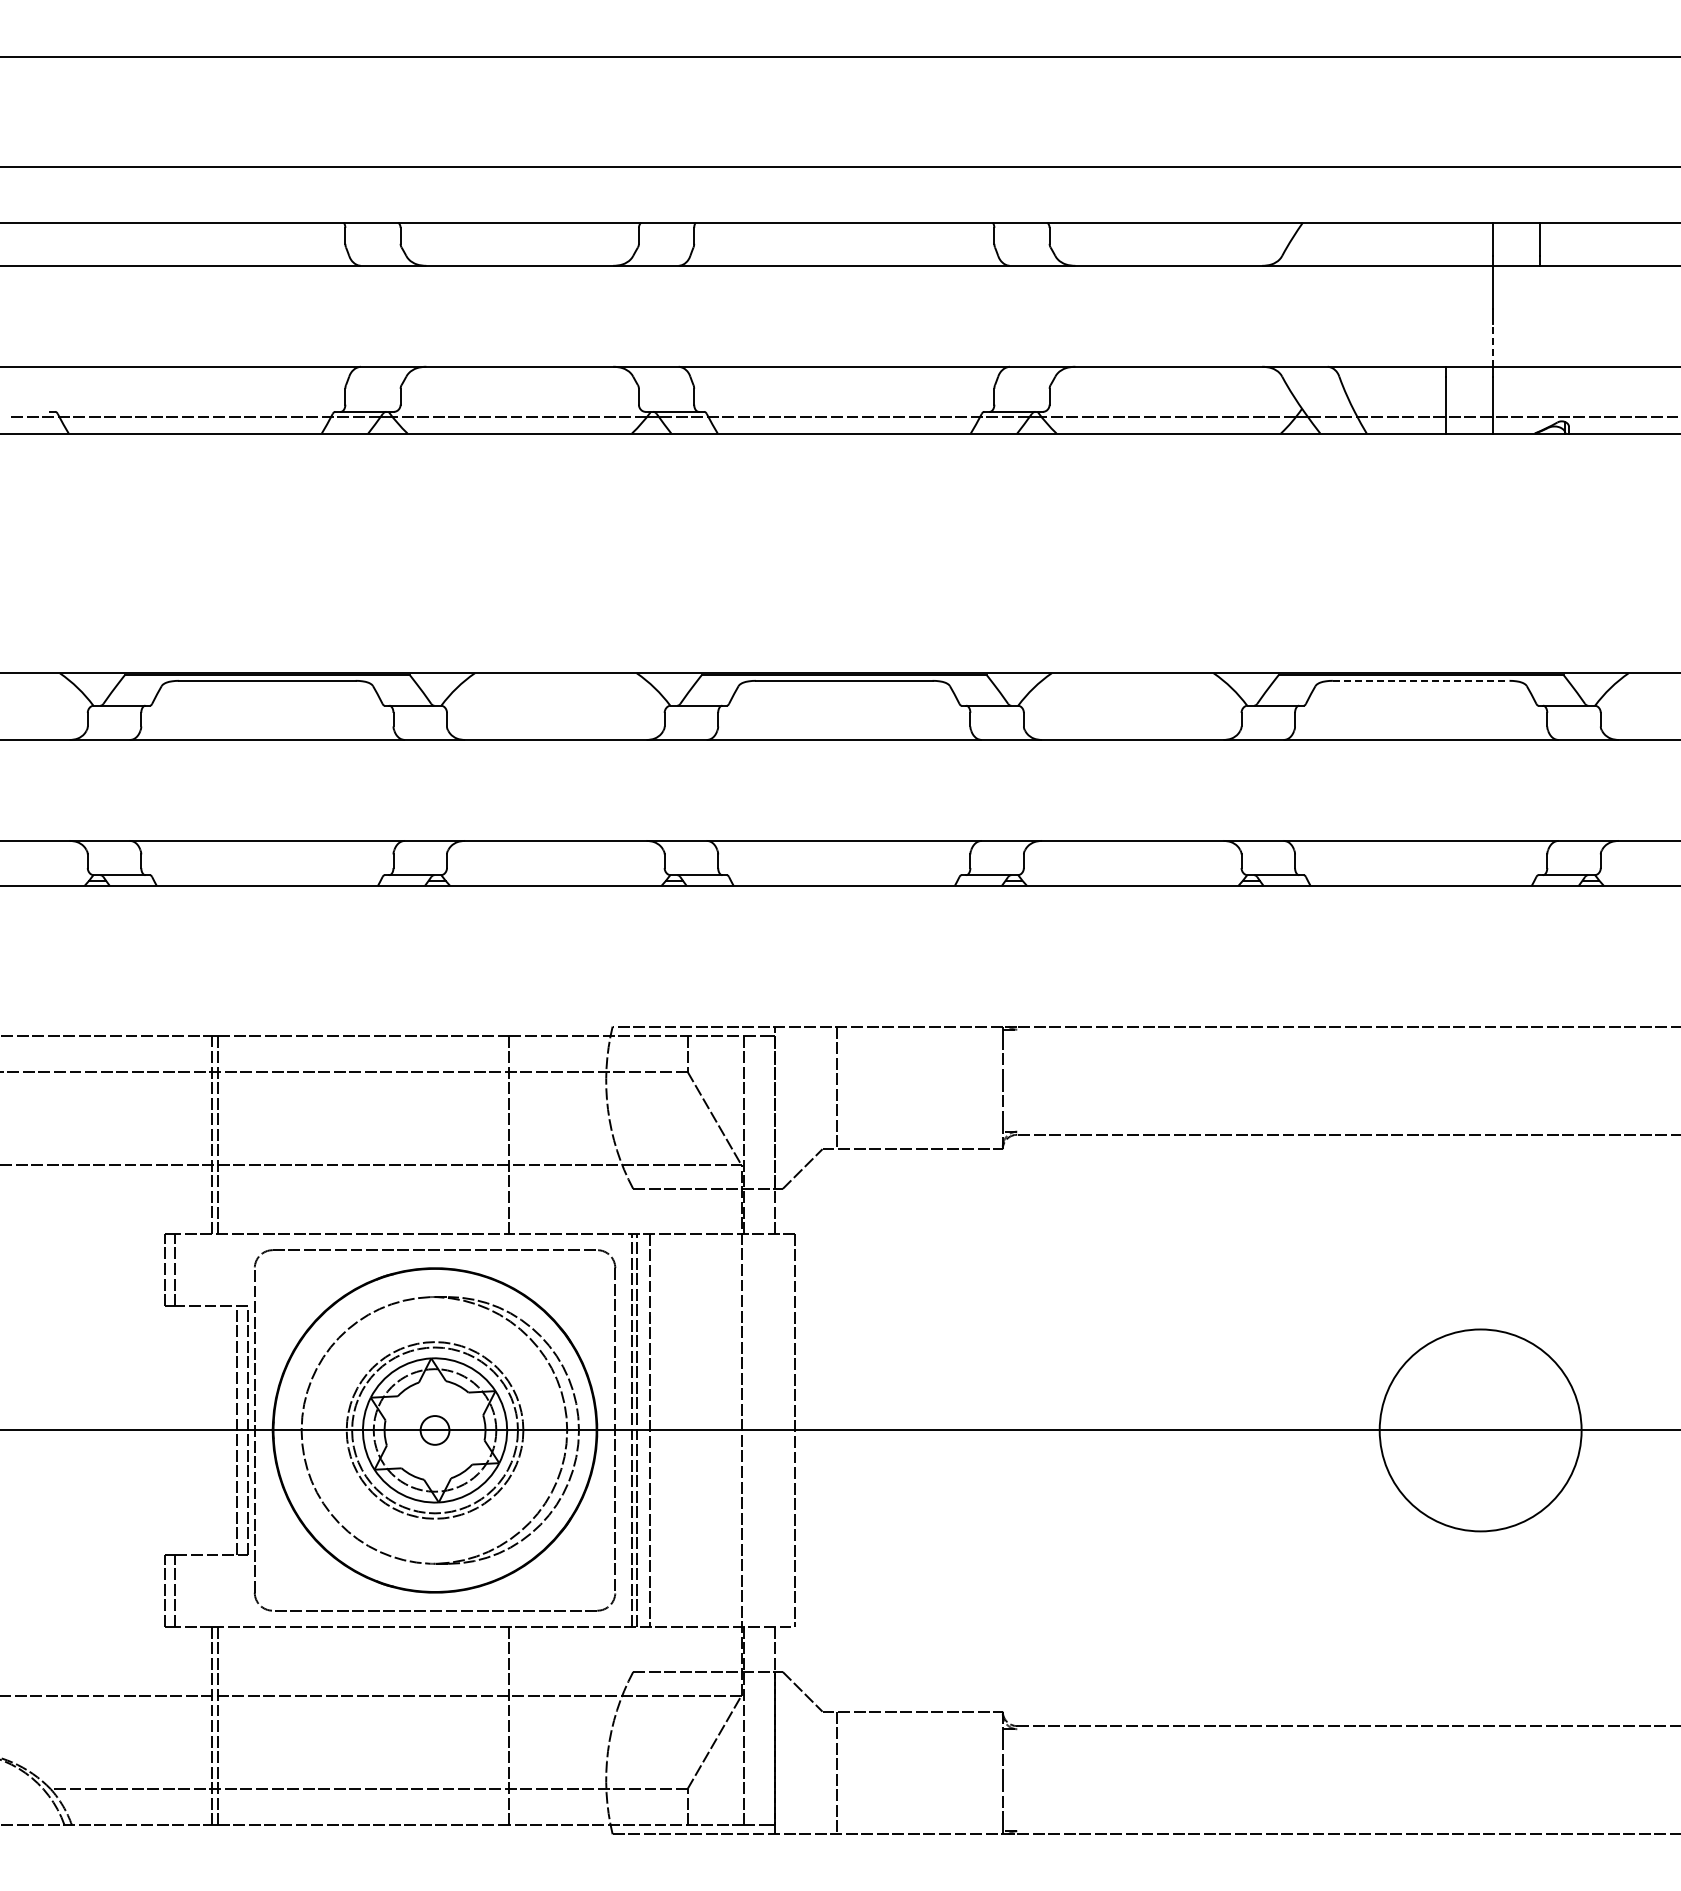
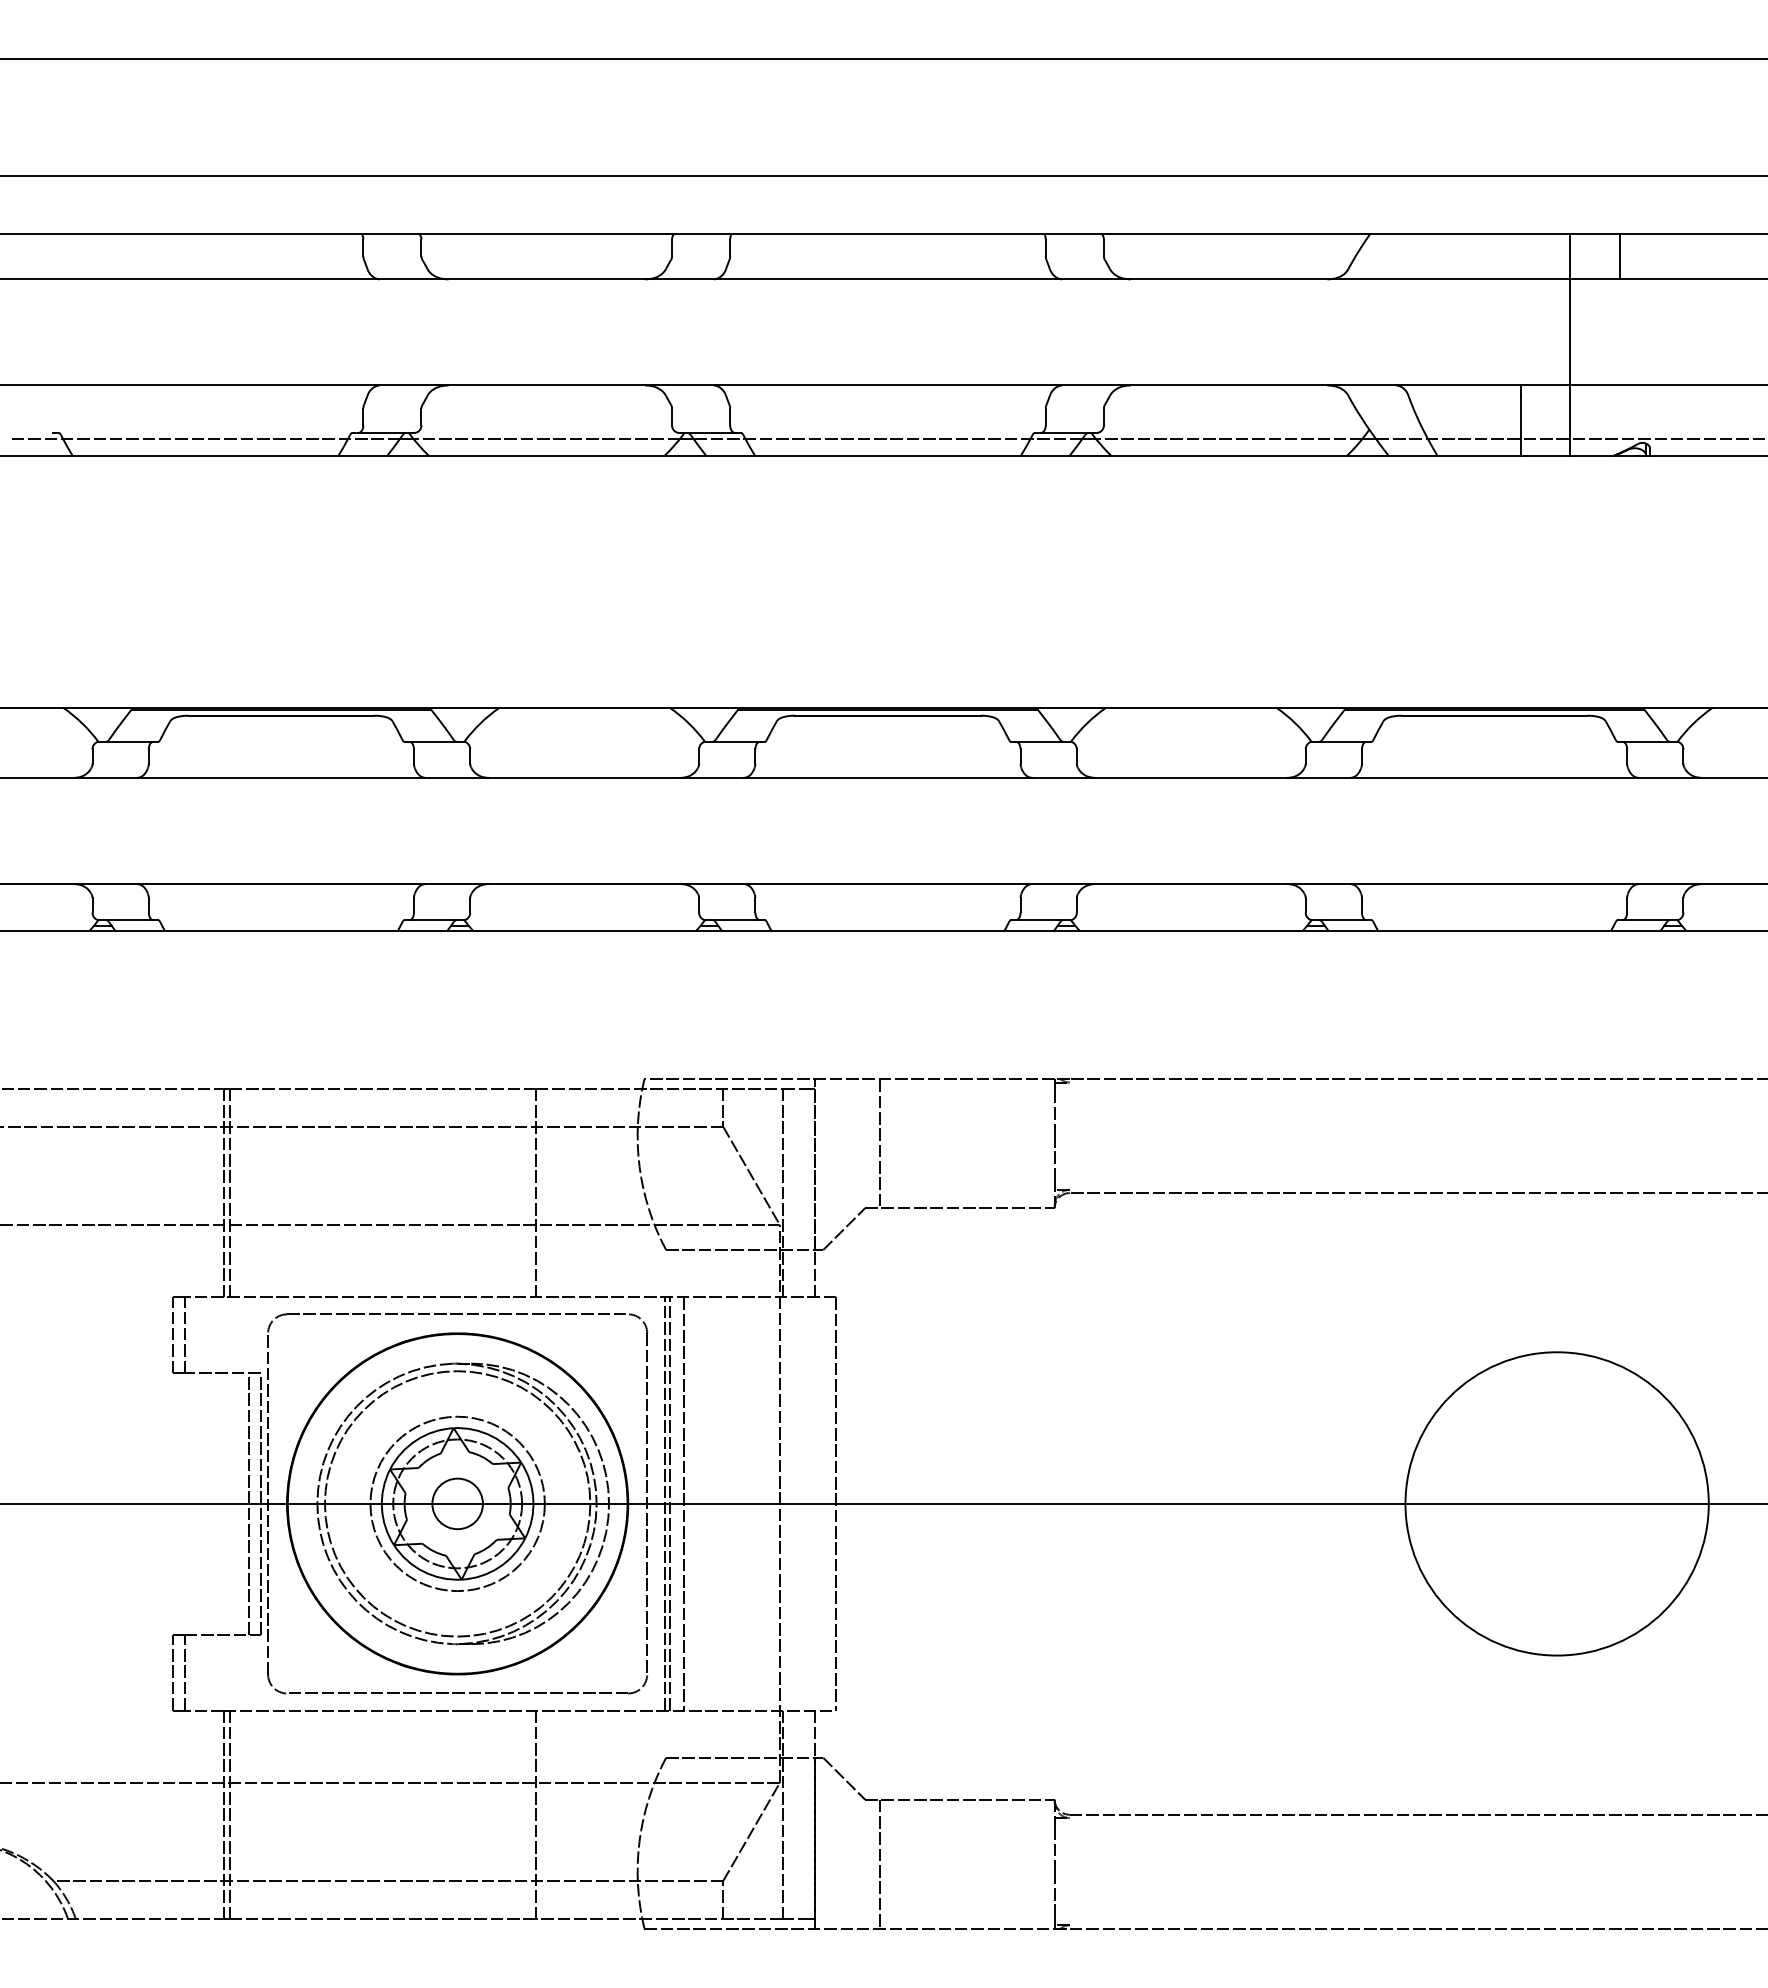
line: (1493, 345) -> (1570, 363), dashed -> solid
line: (1421, 680) -> (1494, 715), dashed -> solid
circle: (434, 1430) -> (457, 1503), size x1.43
circle: (435, 1430) -> (458, 1503), size x1.67
circle: (1480, 1430) -> (1556, 1503), size x1.43

